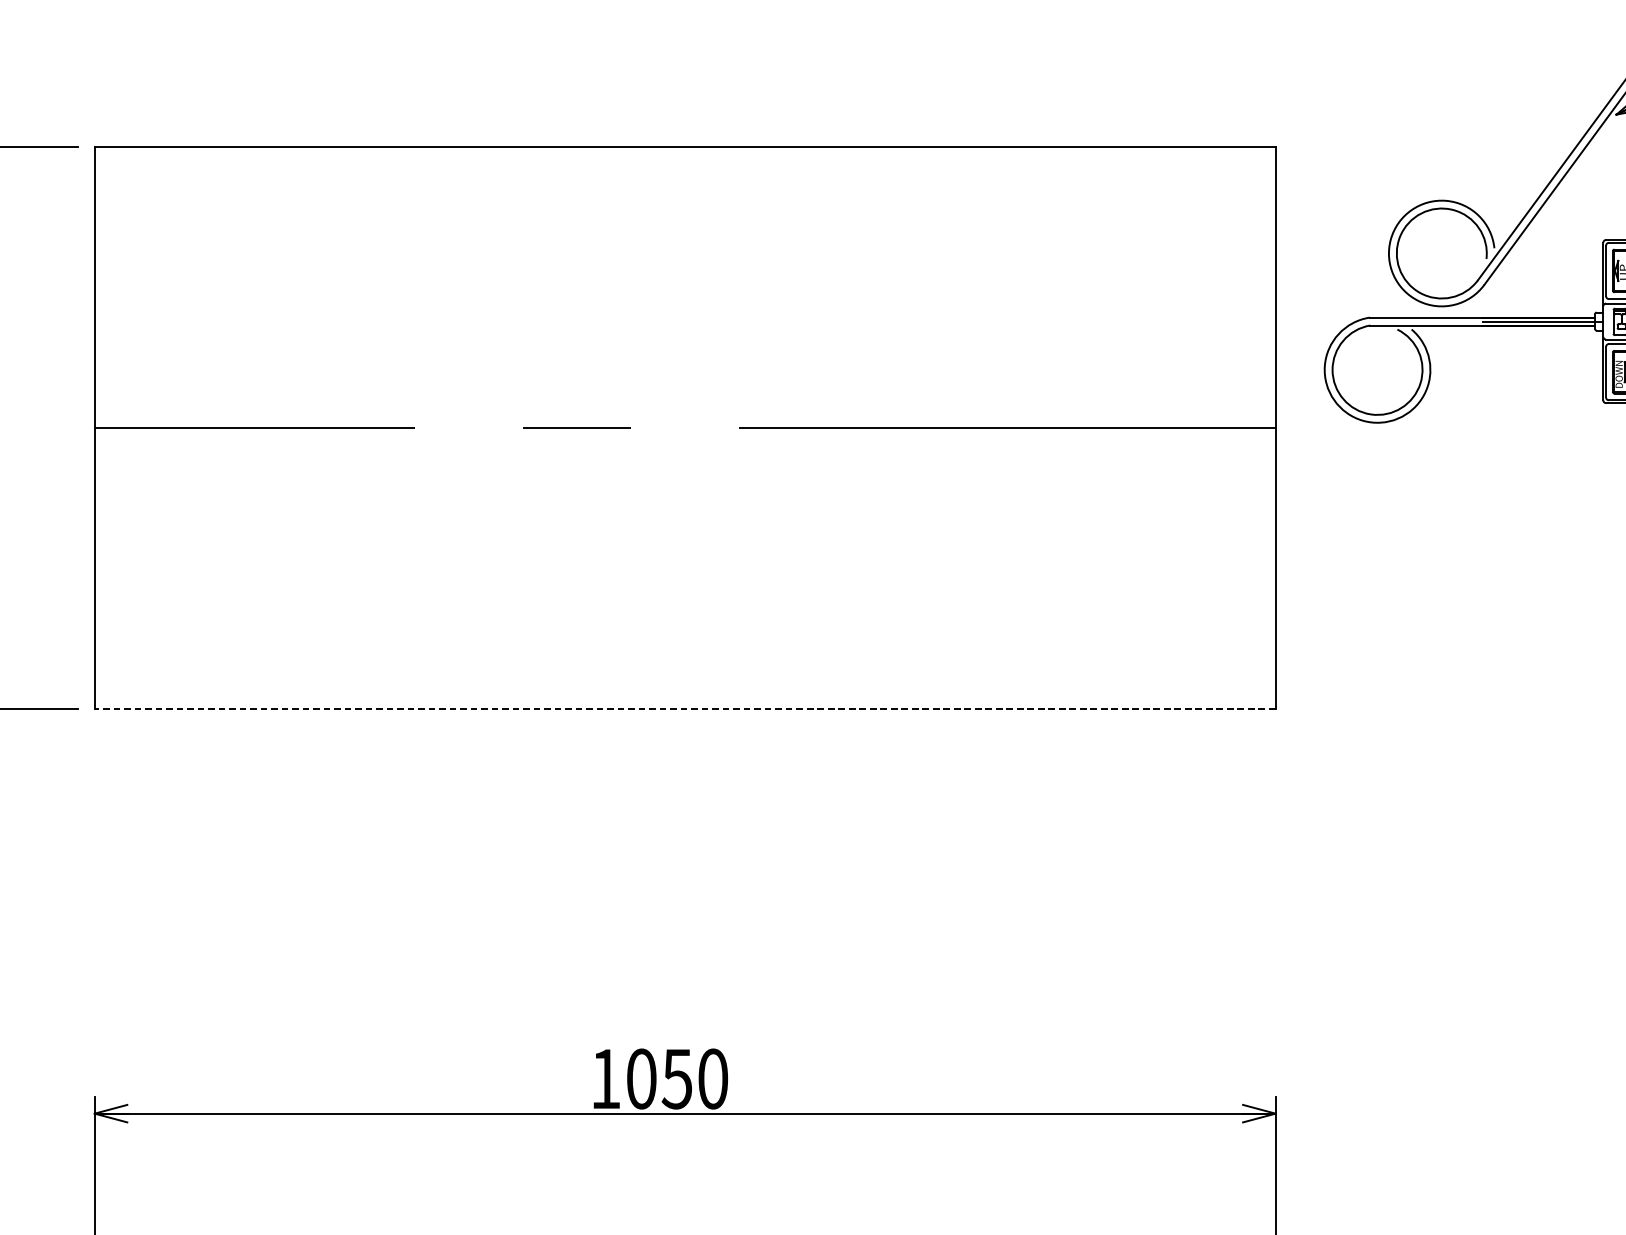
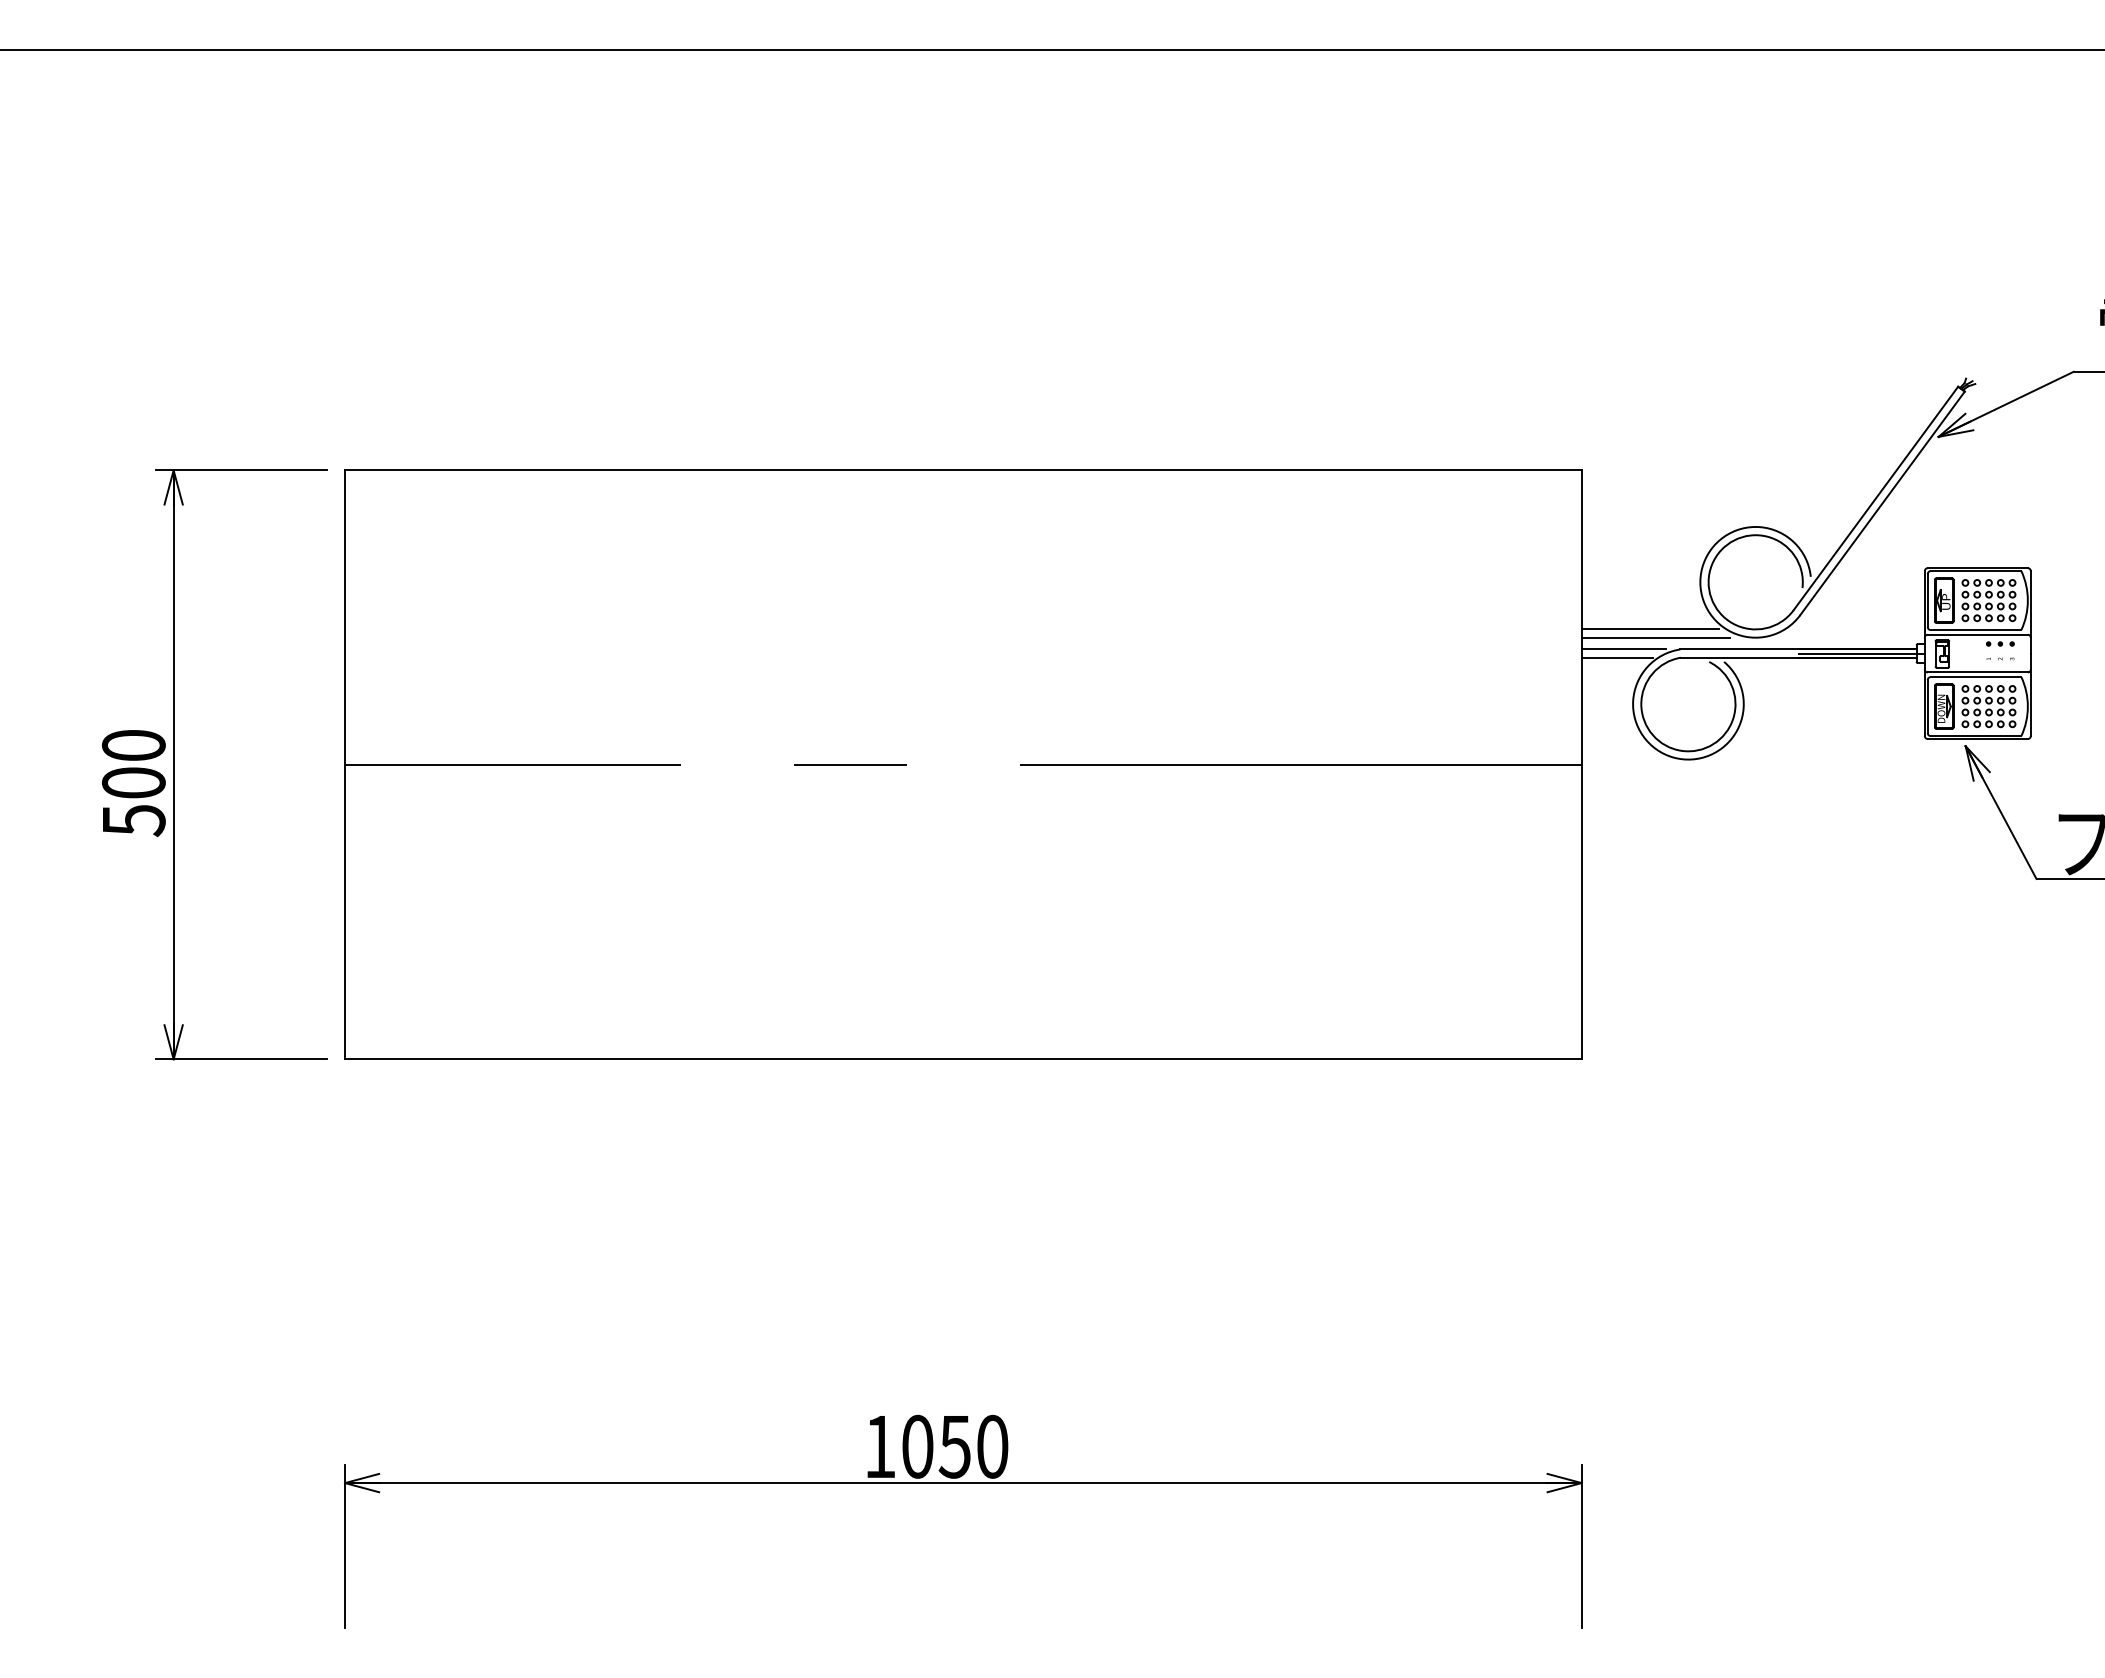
line: (1340, 298) -> (1649, 629), added
line: (1346, 306) -> (1655, 637), added
line: (1315, 317) -> (1623, 649), added
line: (1309, 325) -> (1617, 657), added
line: (684, 709) -> (962, 1059), dashed -> solid

